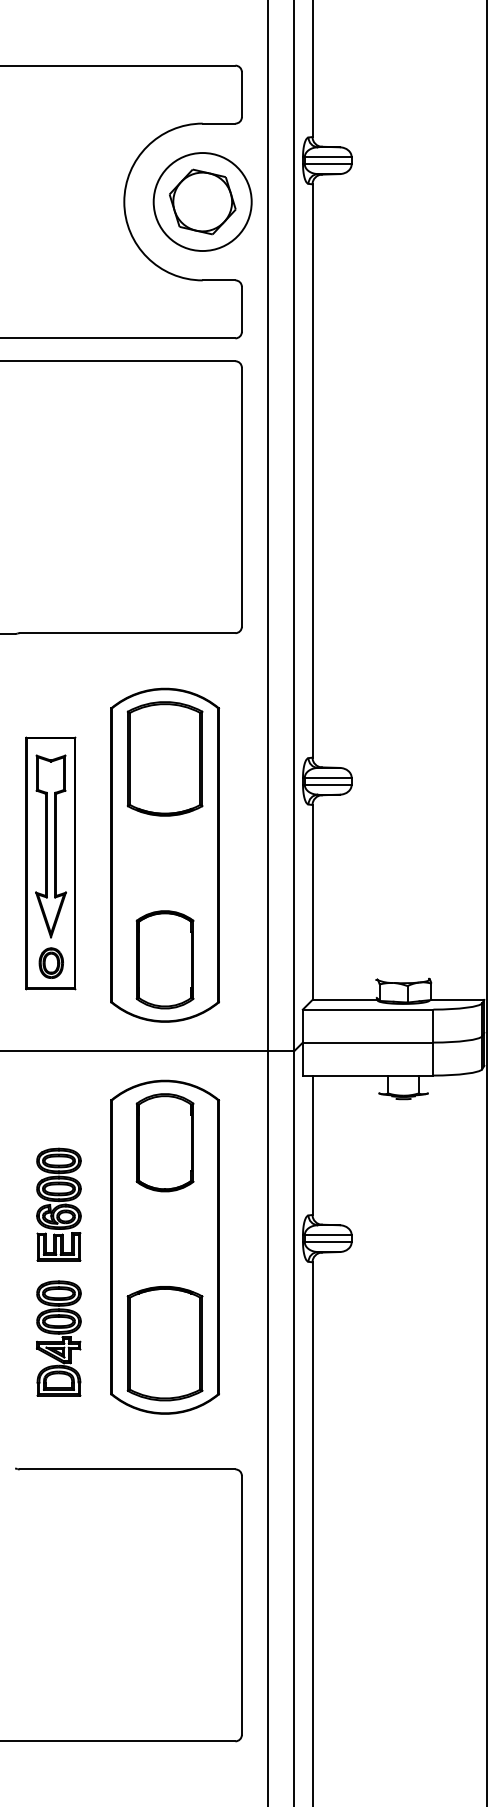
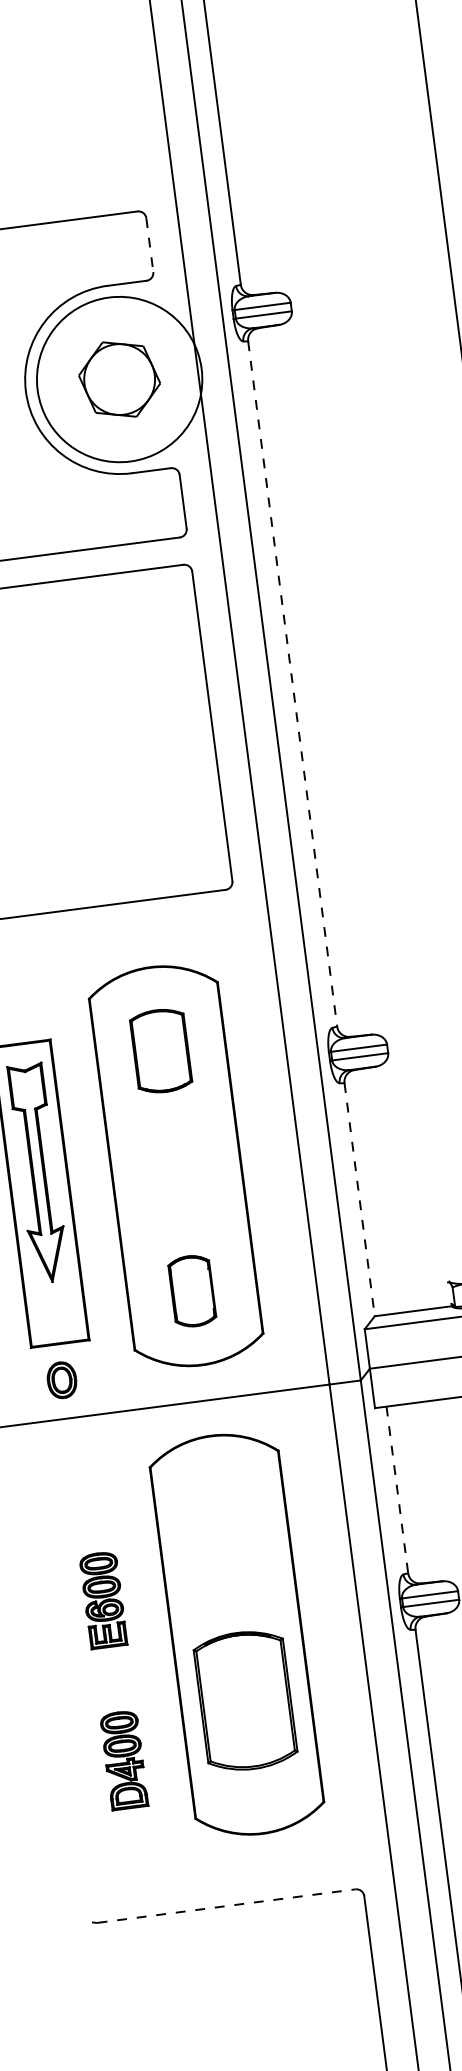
line: (241, 94) -> (149, 245), solid -> dashed
circle: (202, 202) -> (119, 380), size x1.4
line: (312, 471) -> (292, 684), solid -> dashed
part: (164, 758) -> (160, 1050), size x0.6
line: (312, 902) -> (359, 1199), solid -> dashed
part: (164, 959) -> (191, 1290), size x0.6
part: (50, 962) -> (60, 1379), moved
part: (164, 1142) -> (219, 1509), removed
line: (312, 1145) -> (397, 1490), solid -> dashed
part: (58, 1204) -> (102, 1600), size x0.7
part: (58, 1338) -> (123, 1760), size x0.7
part: (164, 1343) -> (244, 1700), moved
line: (127, 1469) -> (226, 1906), solid -> dashed

